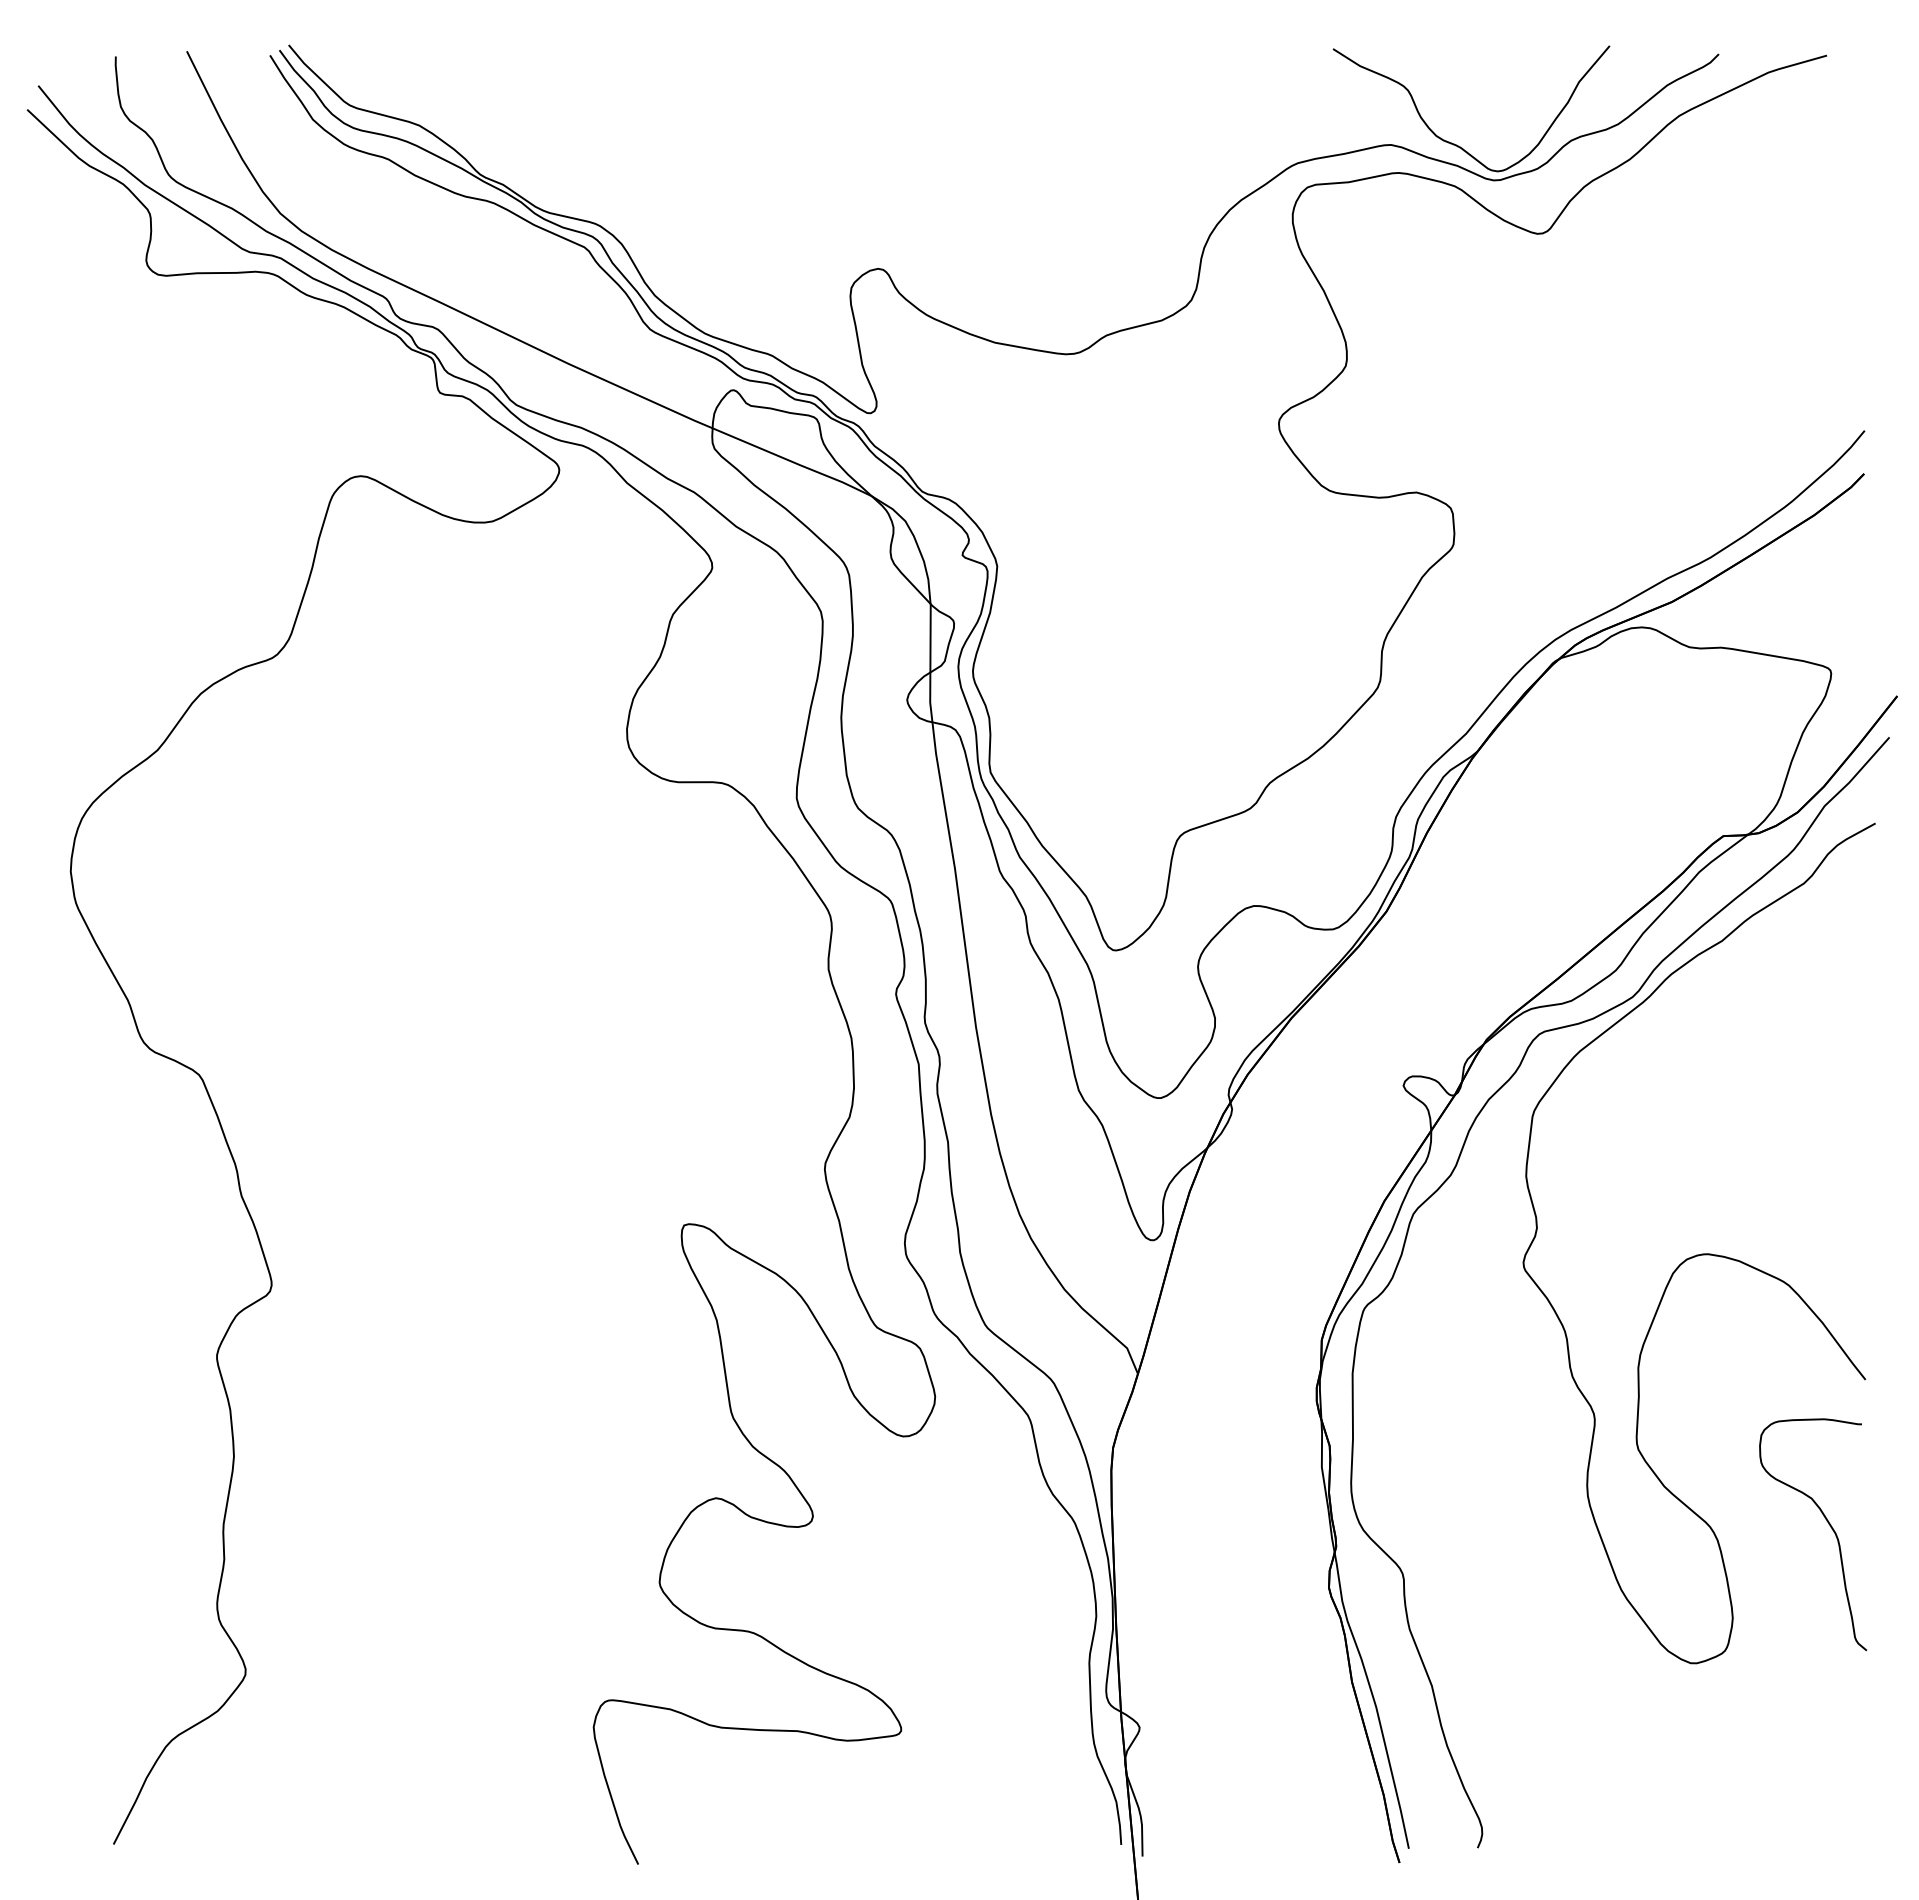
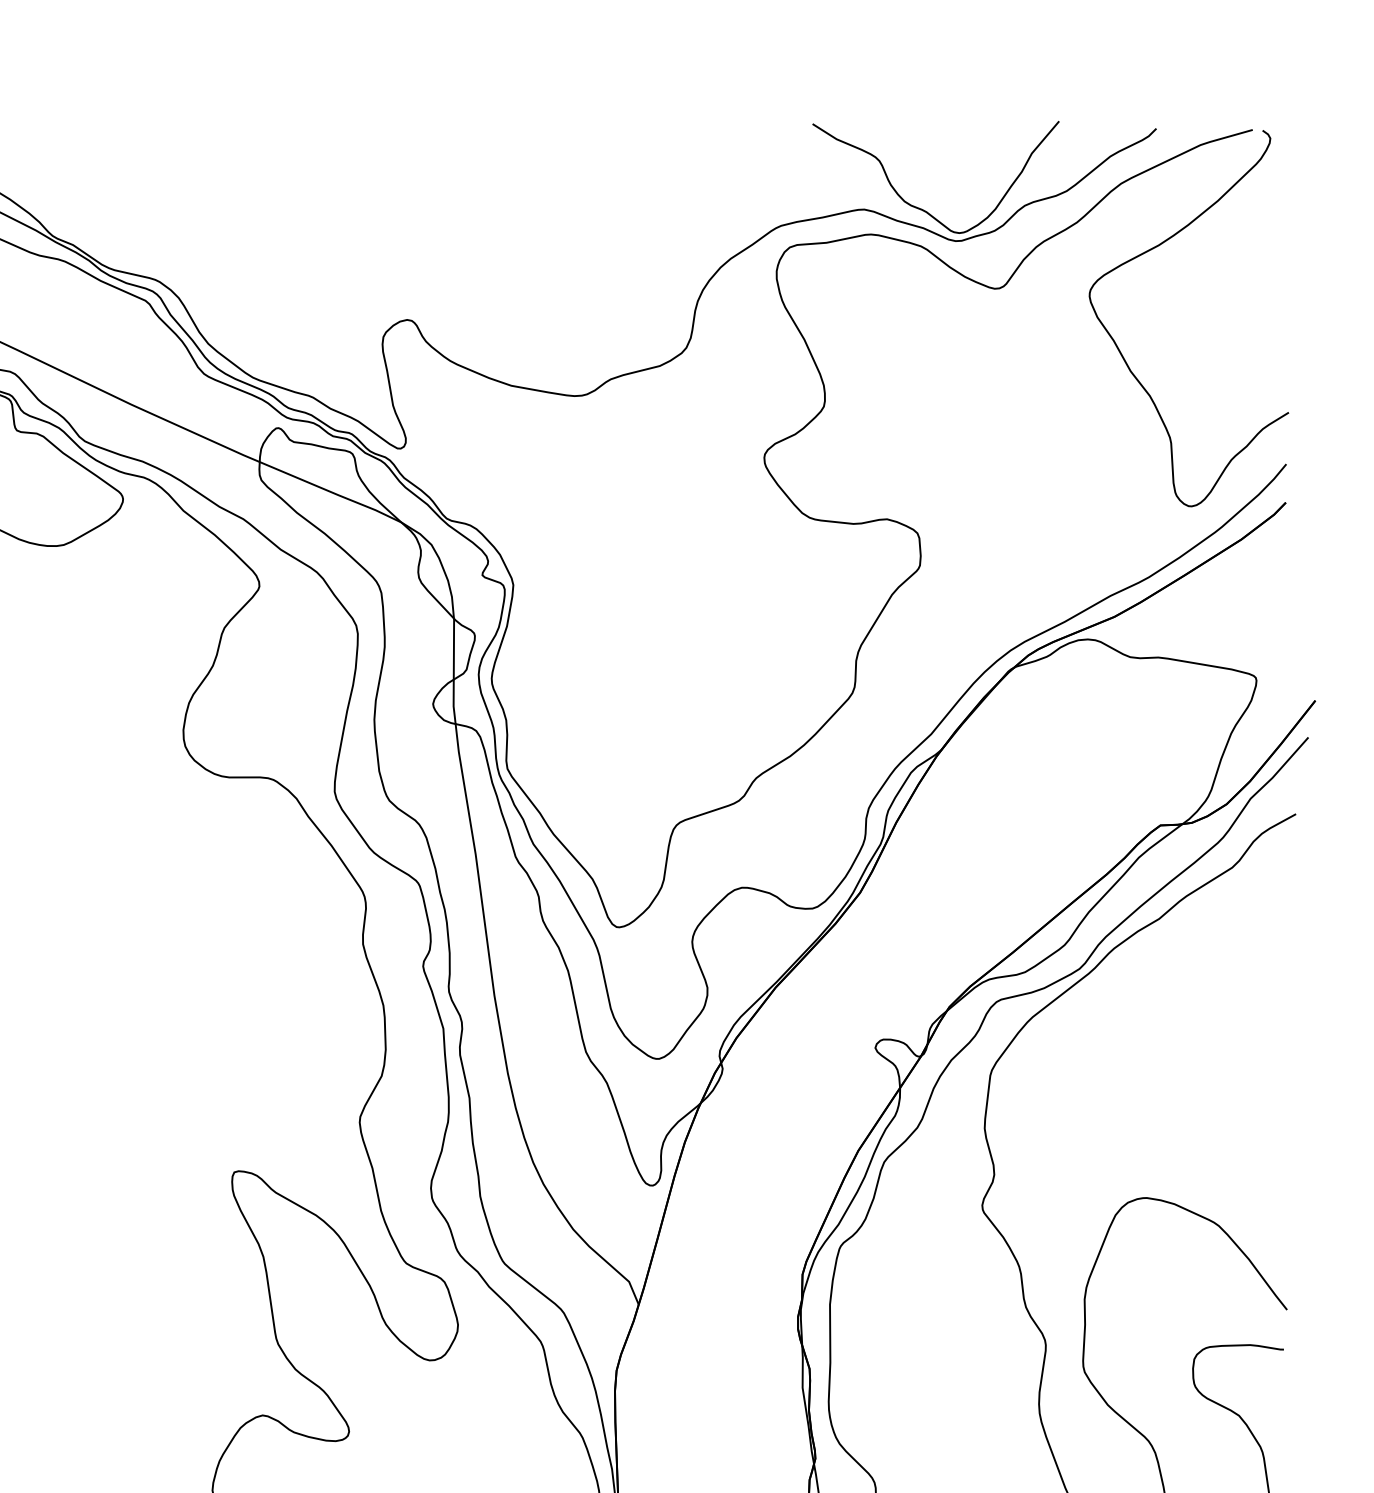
curve: (1681, 308) -> (1123, 355), added

